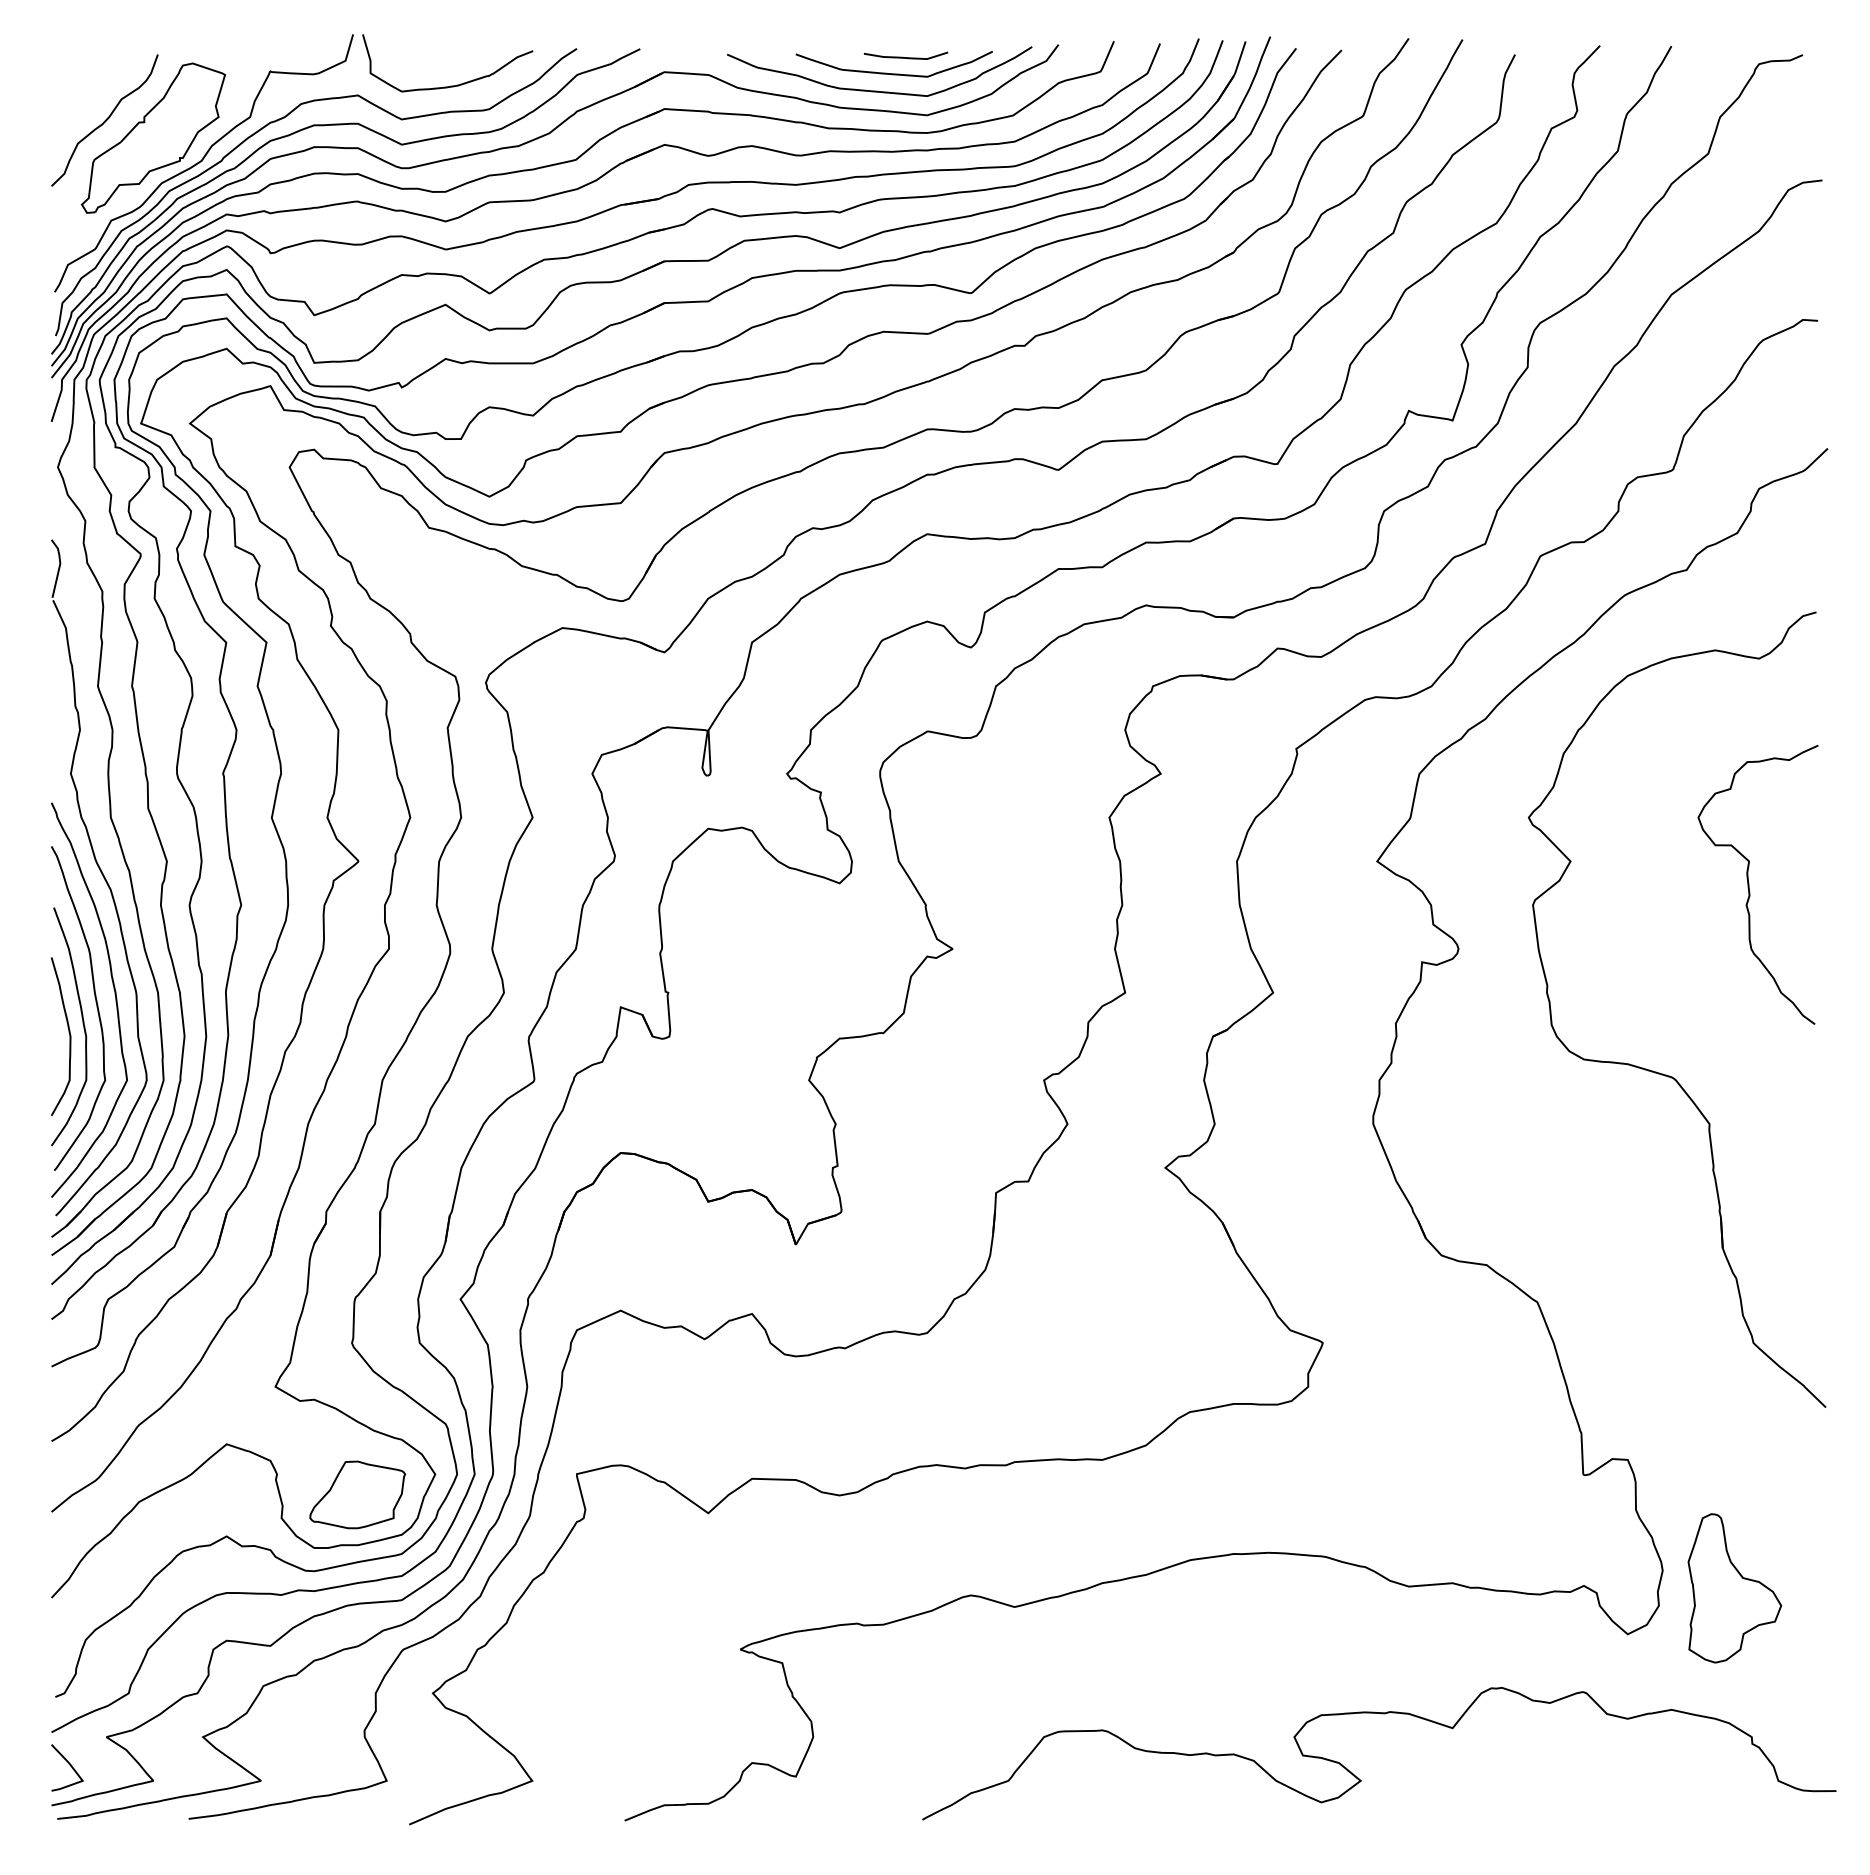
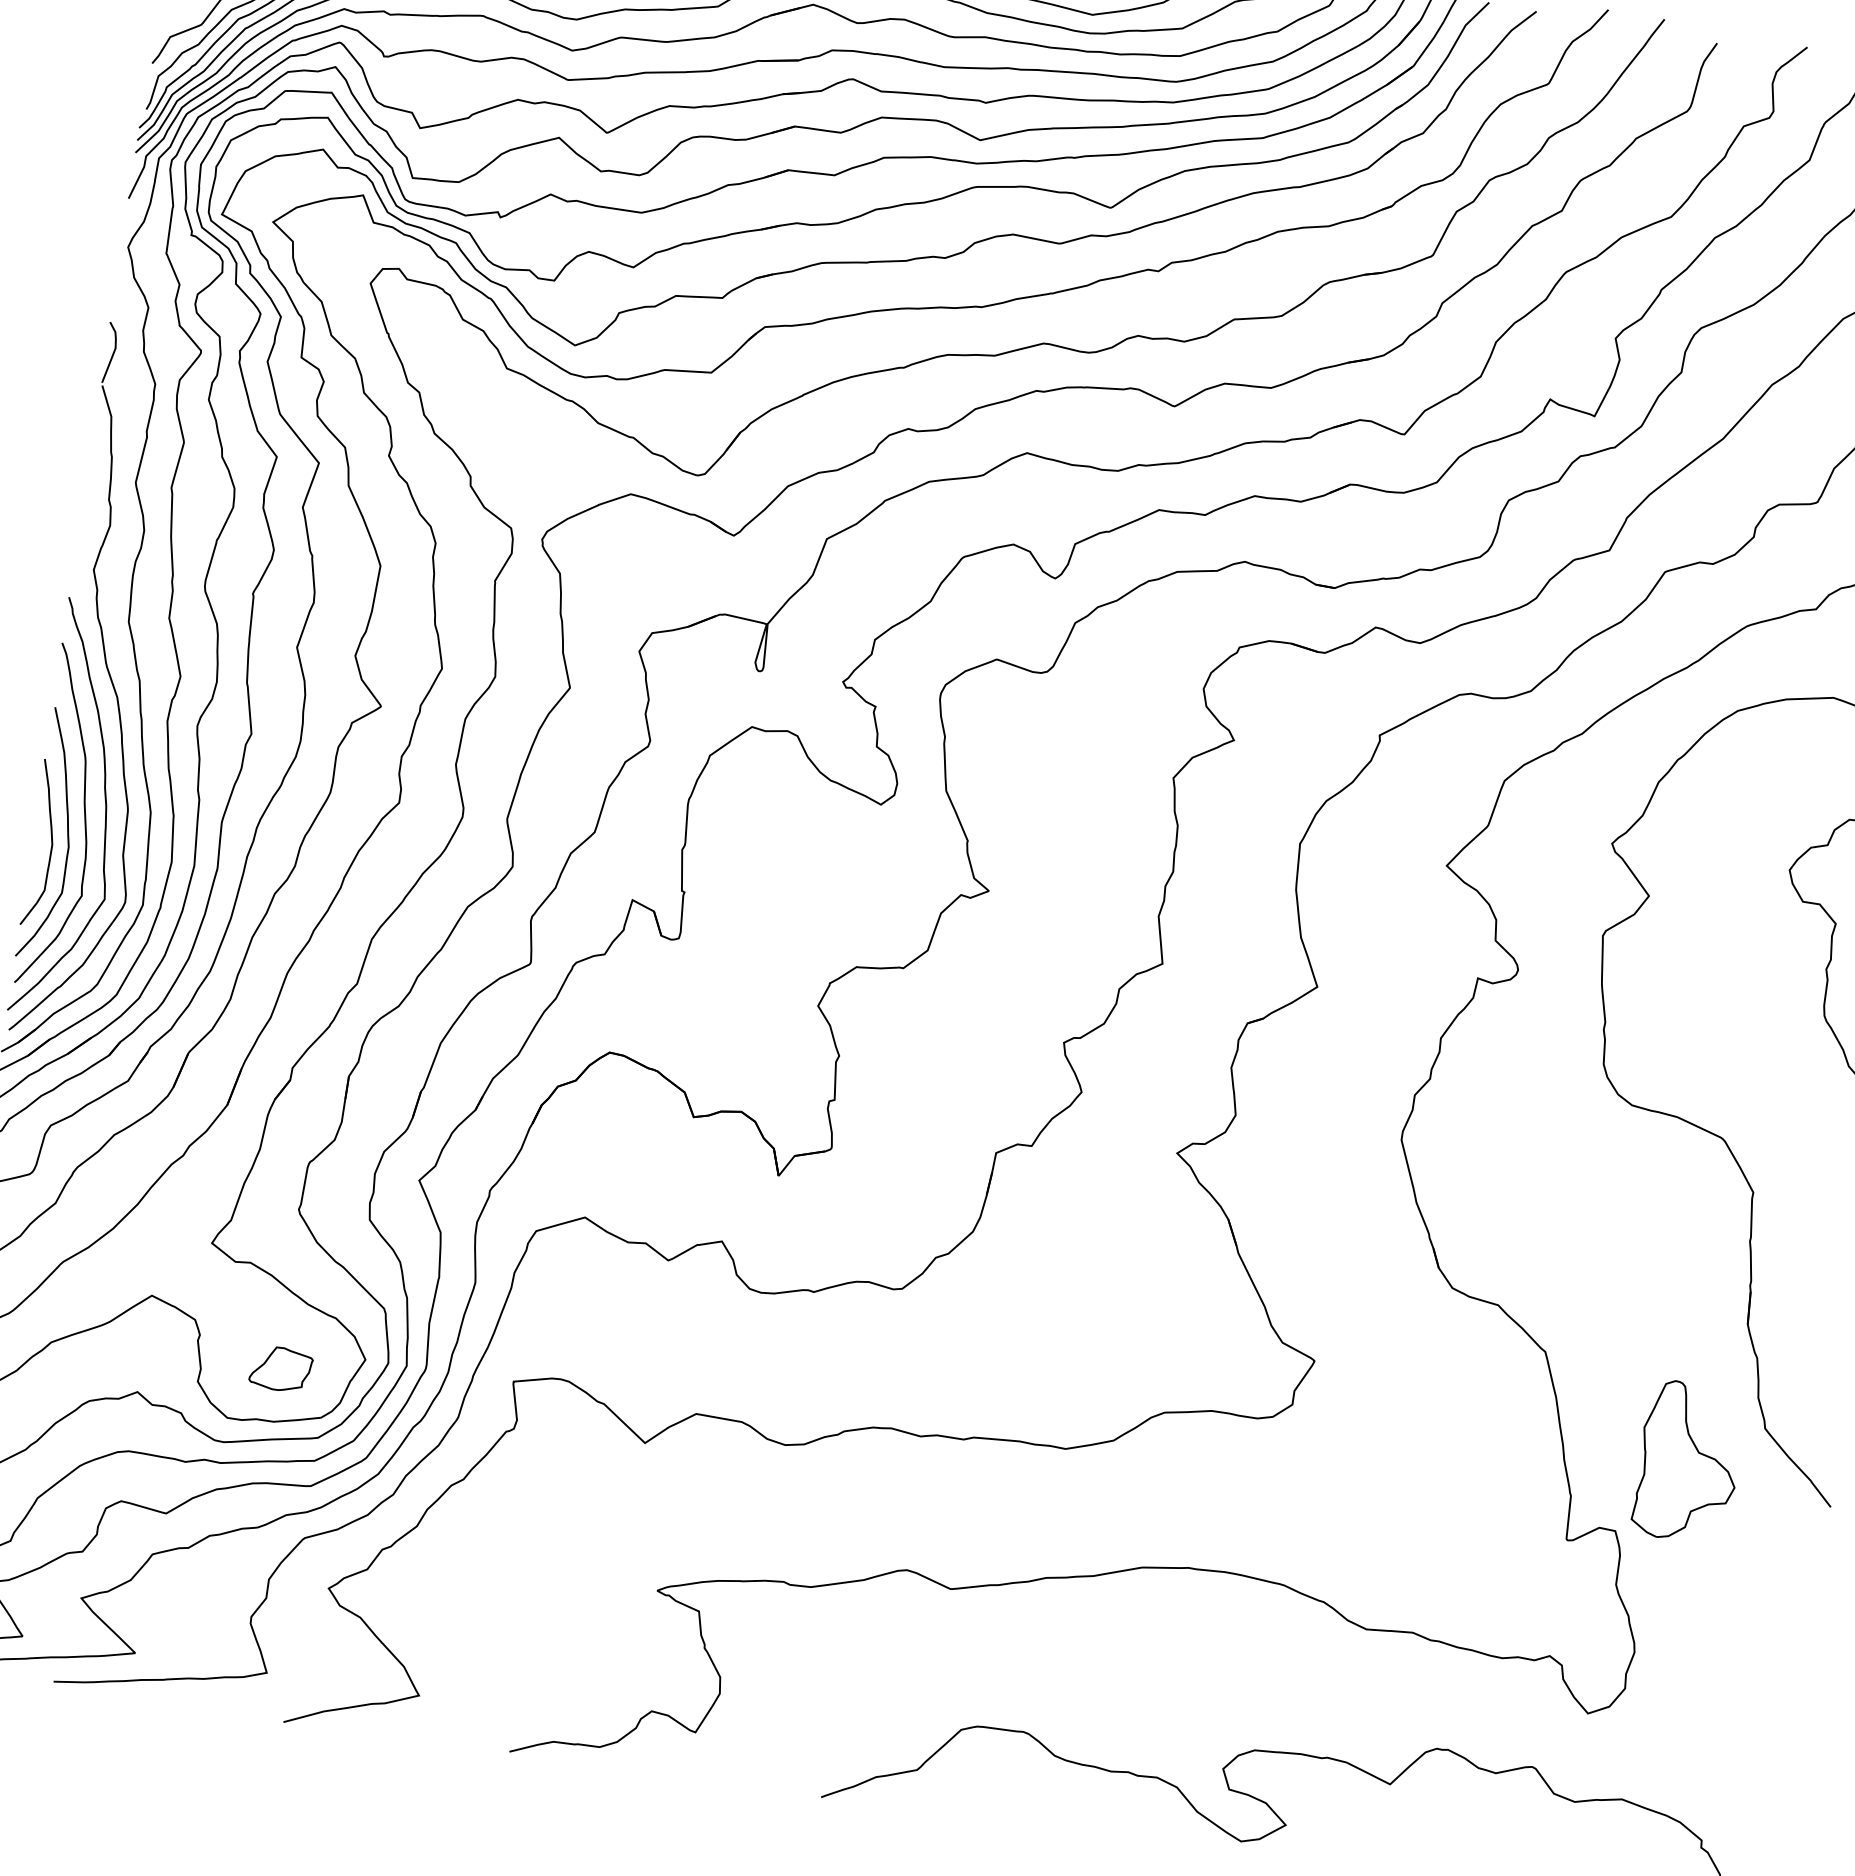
part: (357, 1494) -> (280, 1368), size x0.6
part: (1734, 1588) -> (1688, 1462), moved

